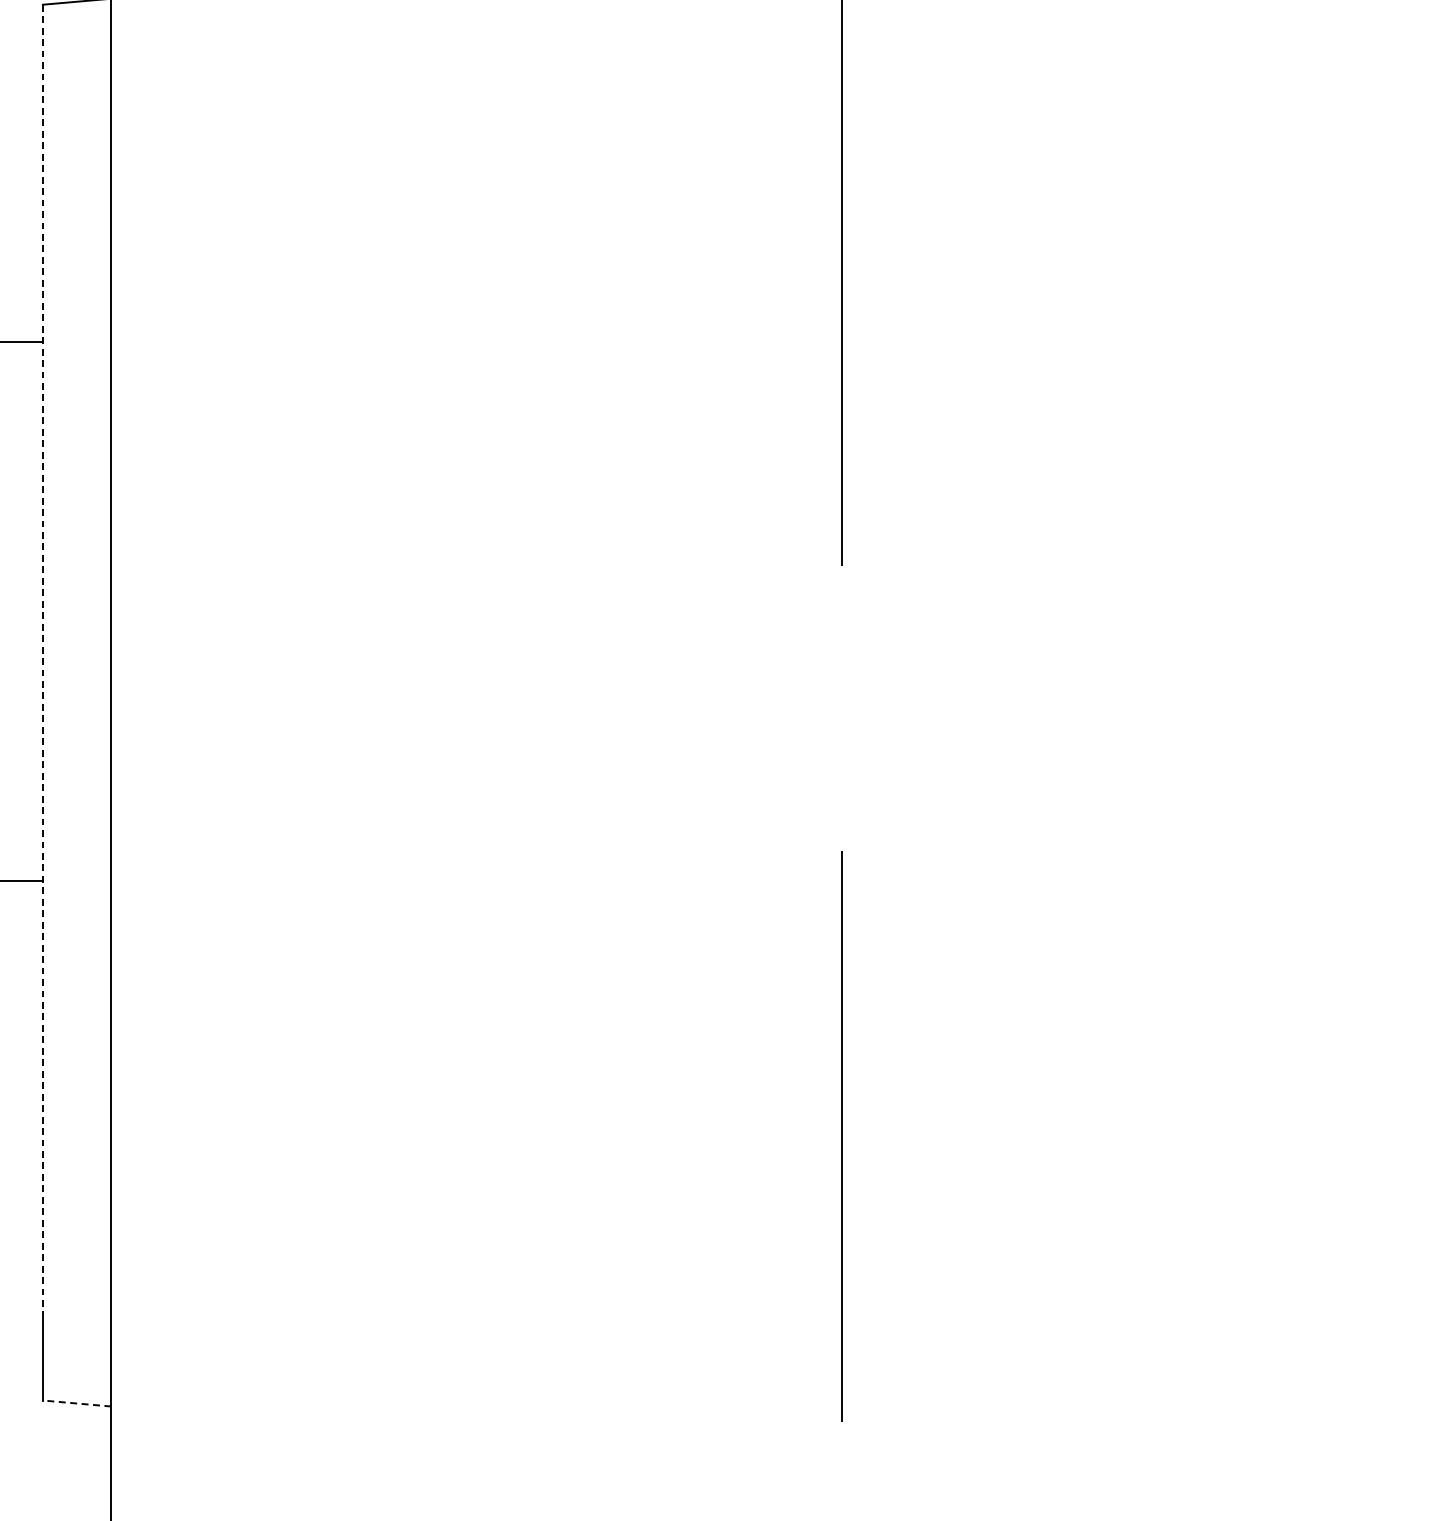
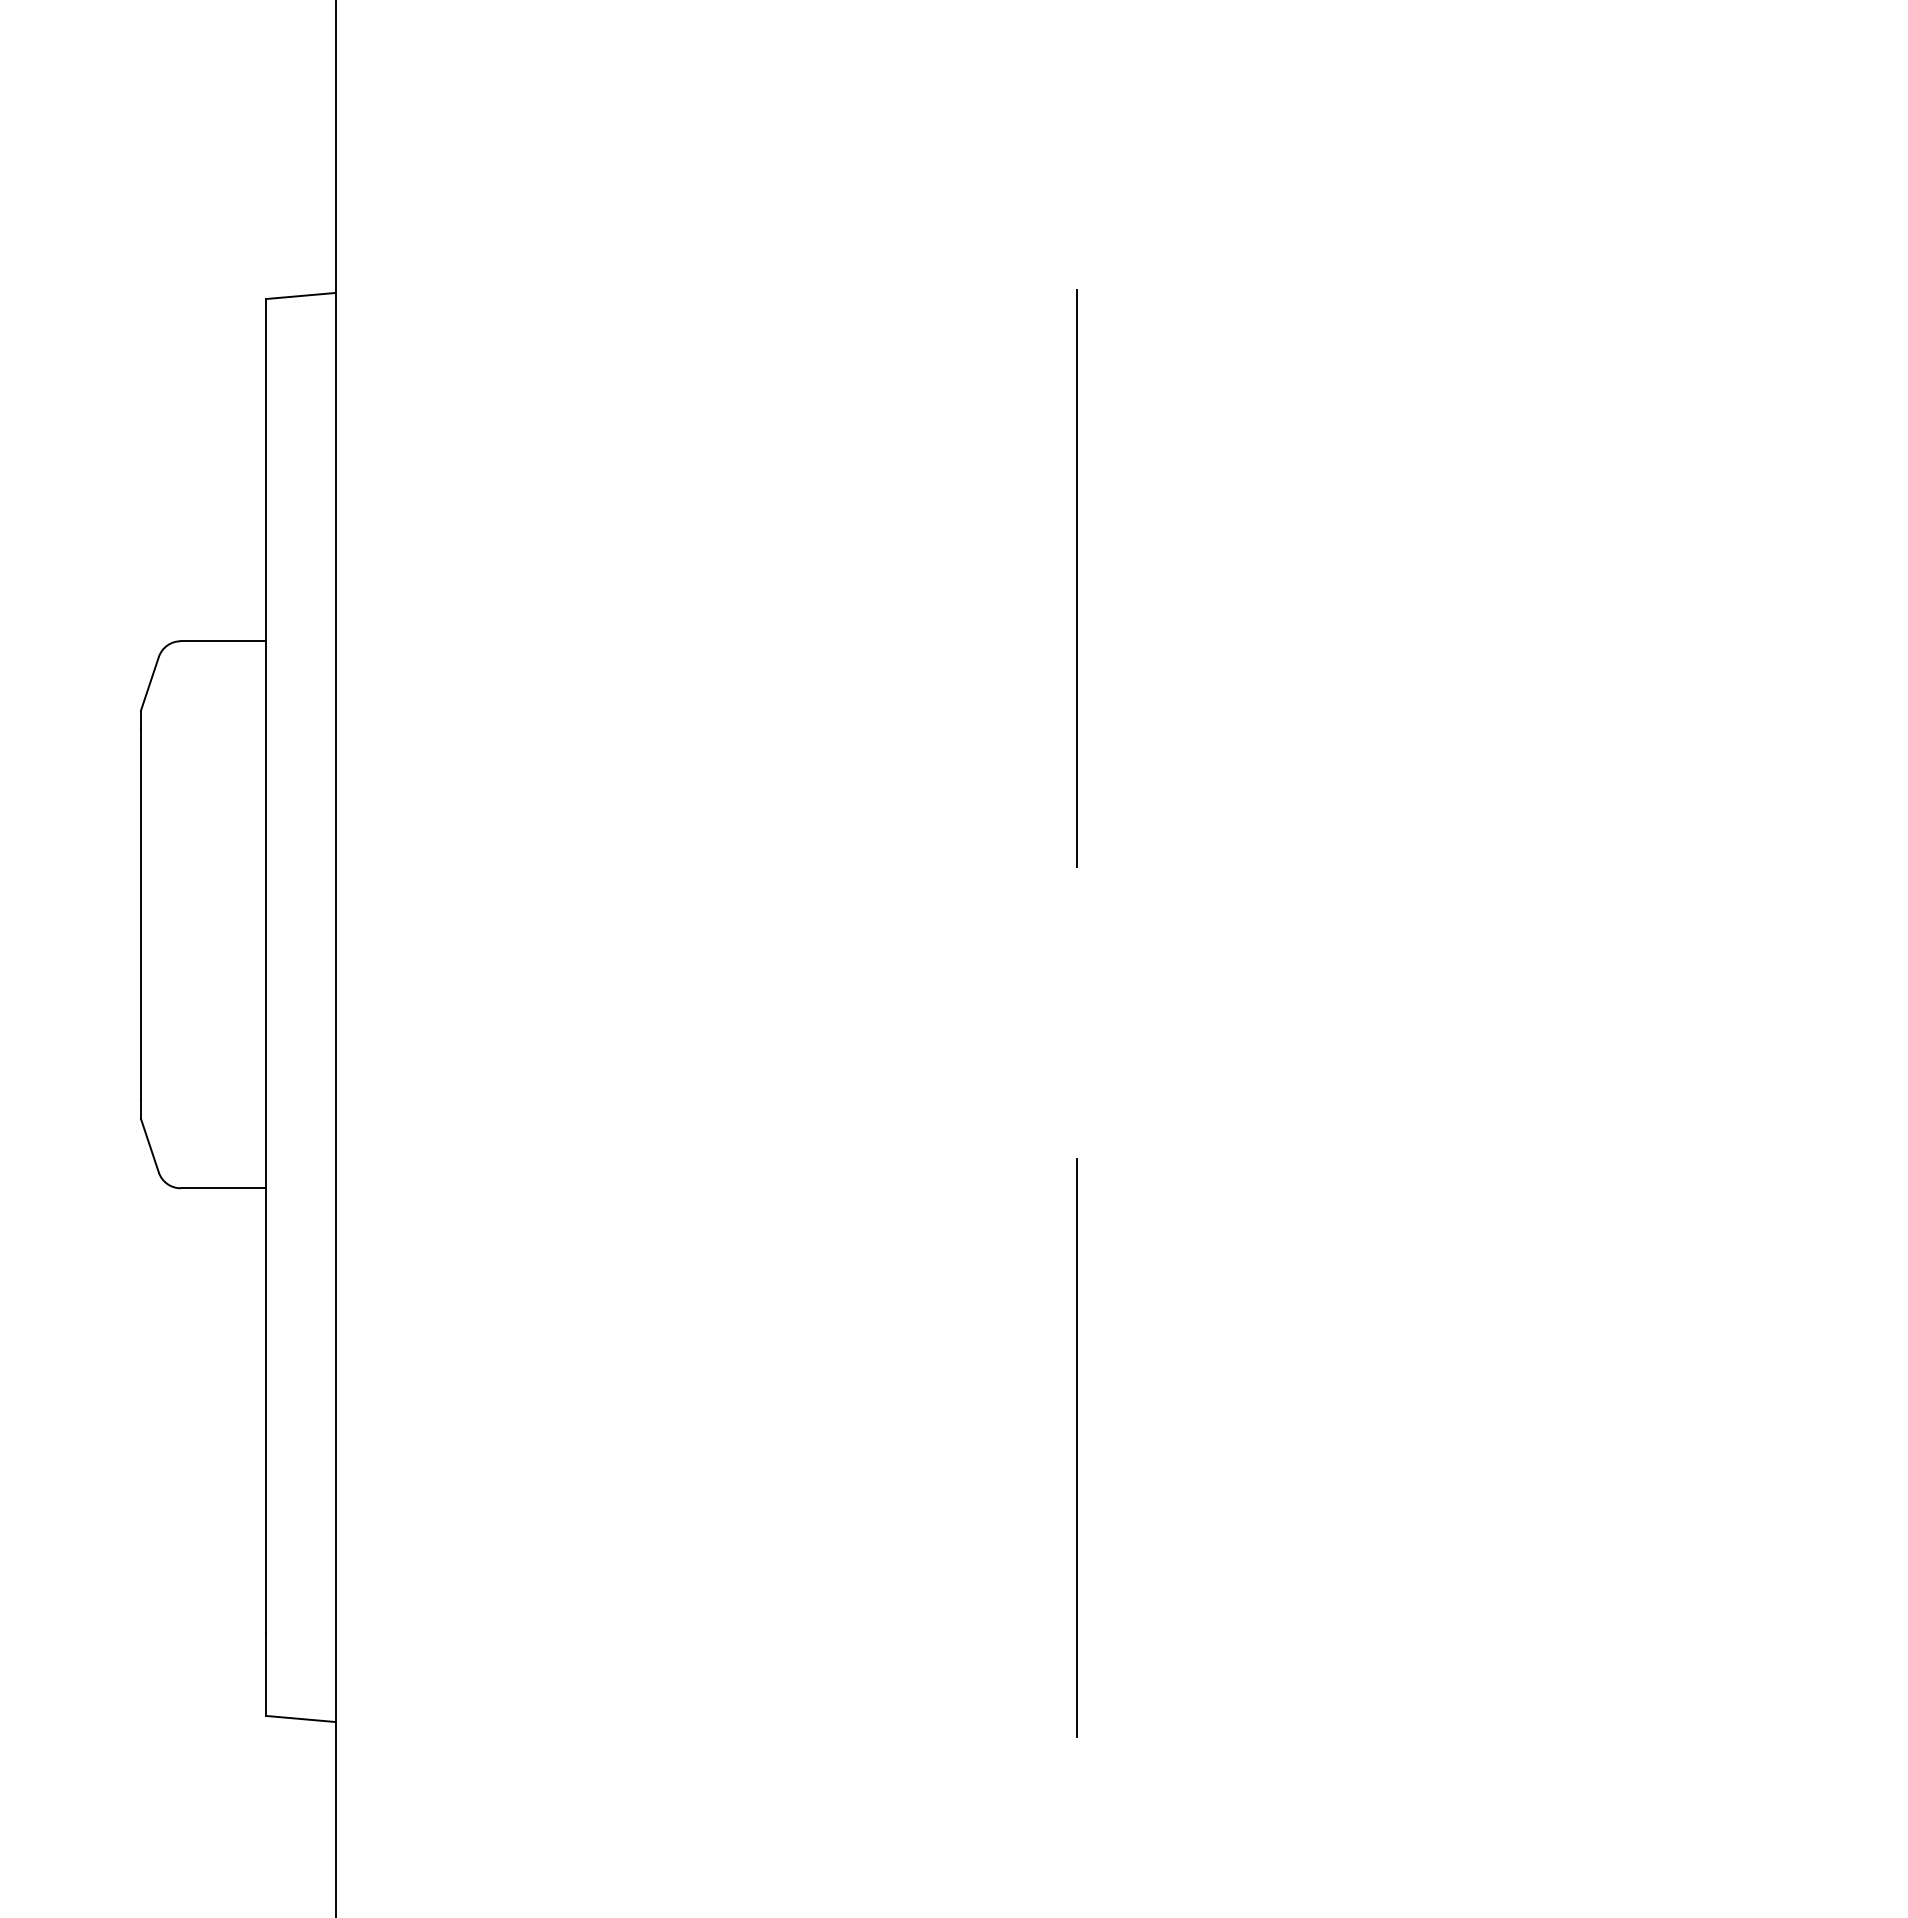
line: (43, 662) -> (266, 966), dashed -> solid
line: (76, 1403) -> (300, 1718), dashed -> solid

